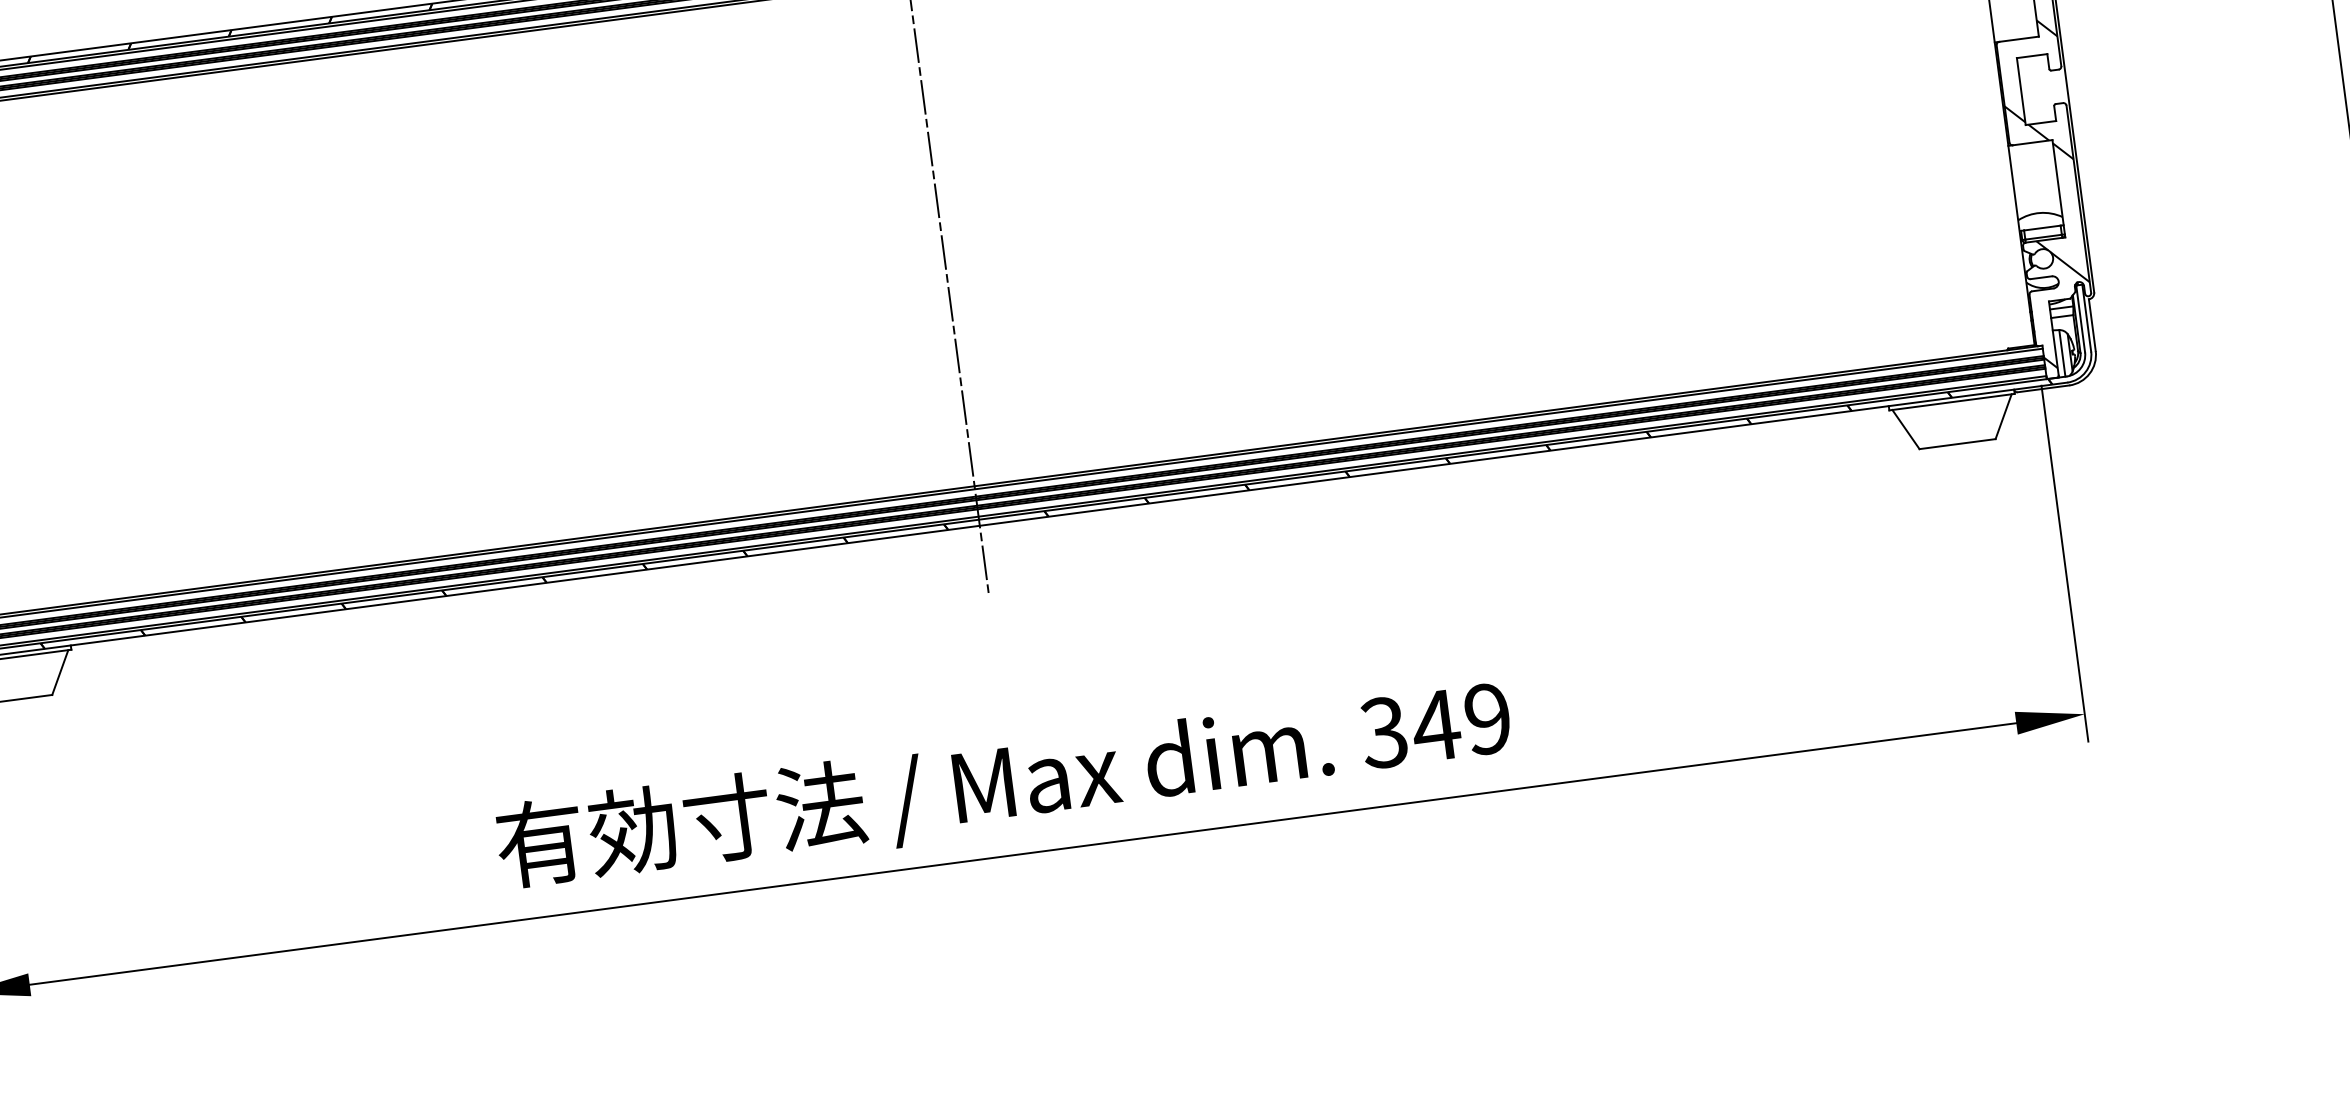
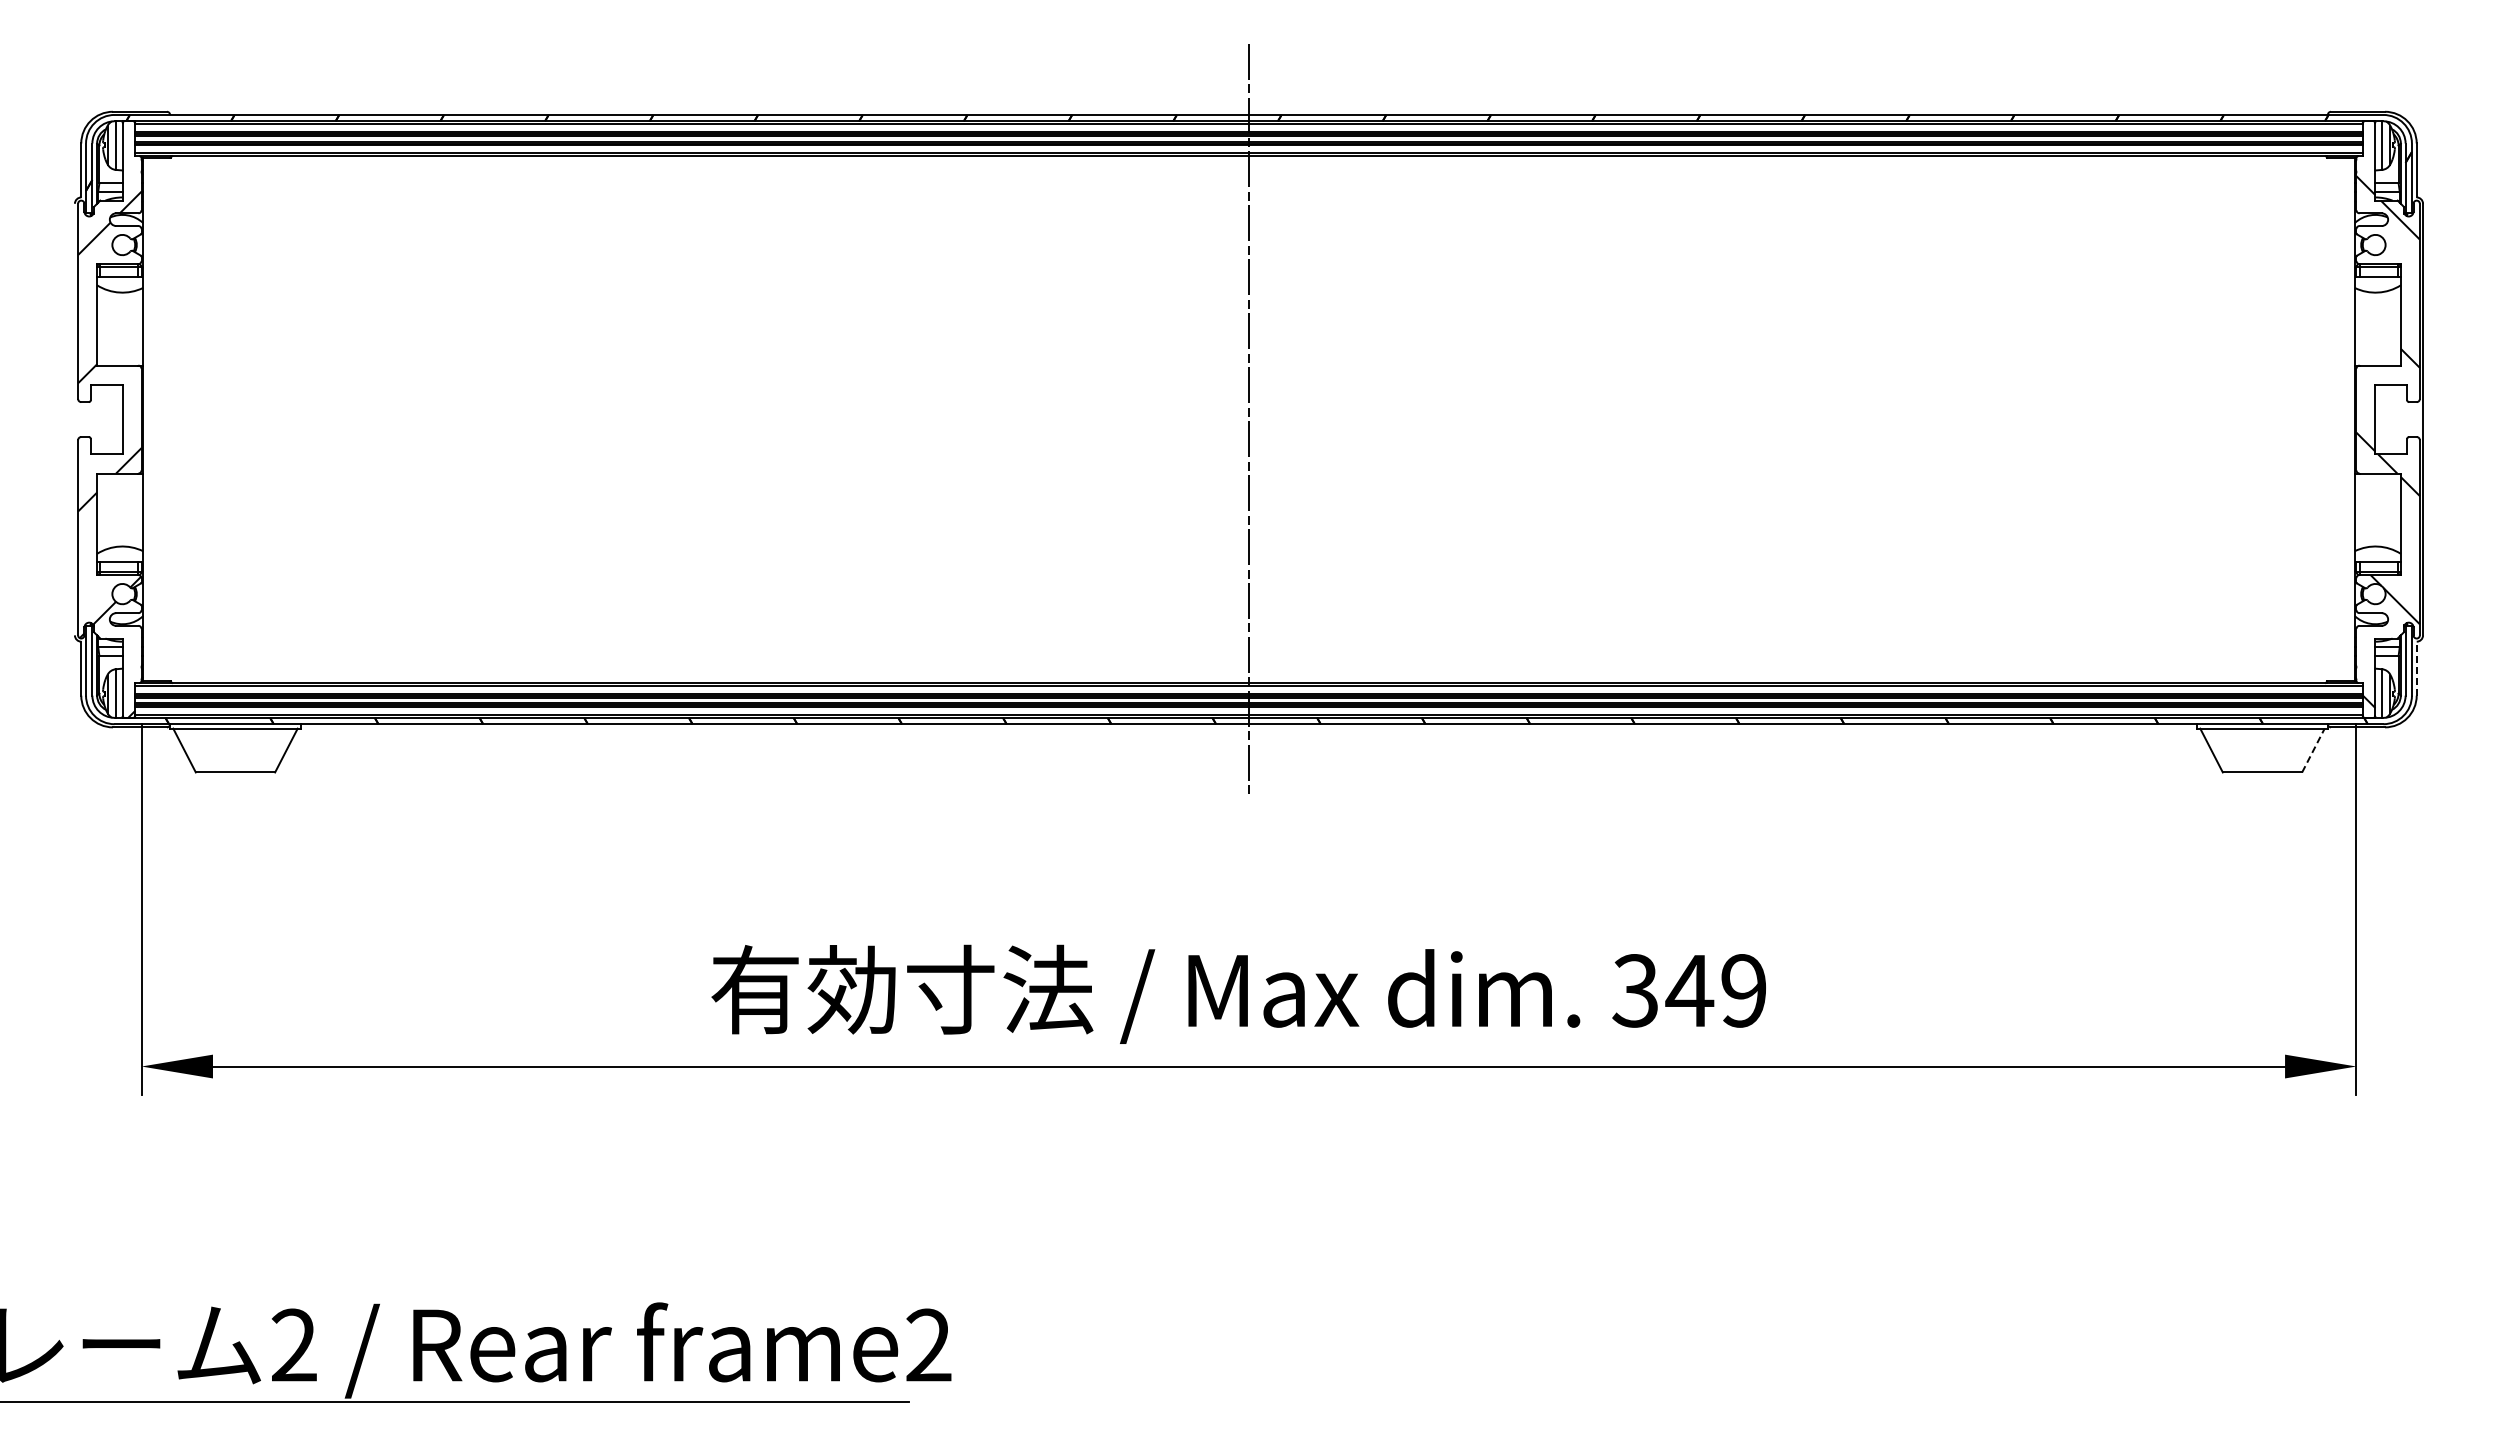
line: (2092, 325) -> (2416, 668), solid -> dashed
line: (2003, 416) -> (2313, 750), solid -> dashed

